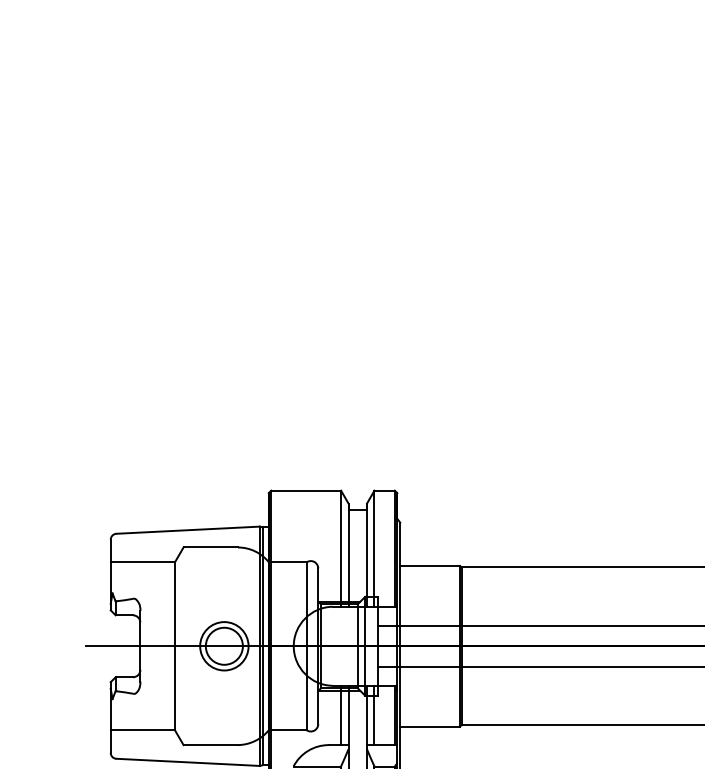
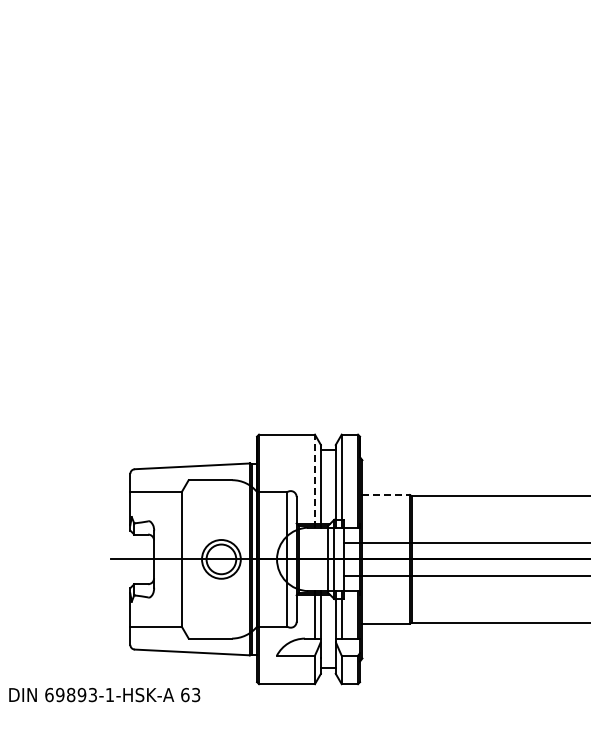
line: (340, 549) -> (314, 481), solid -> dashed
line: (430, 566) -> (386, 495), solid -> dashed

